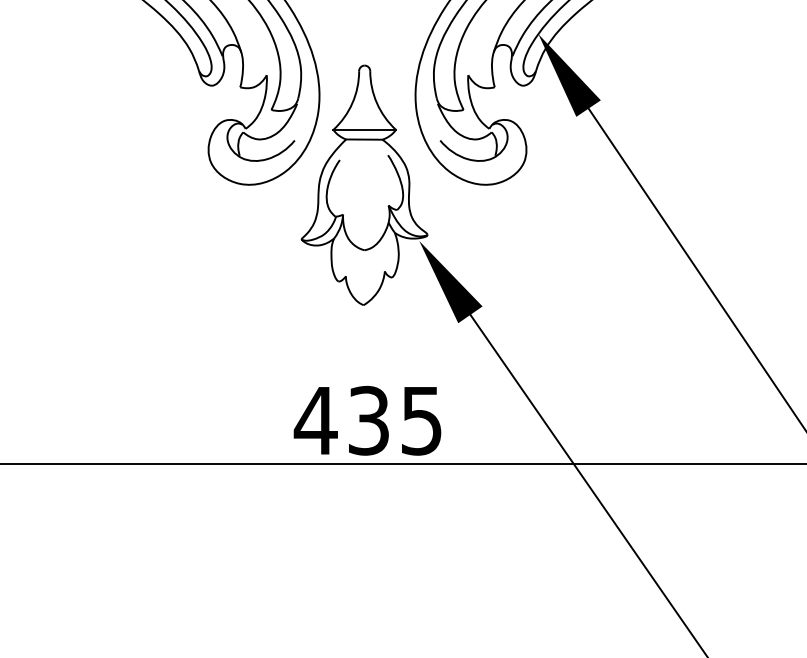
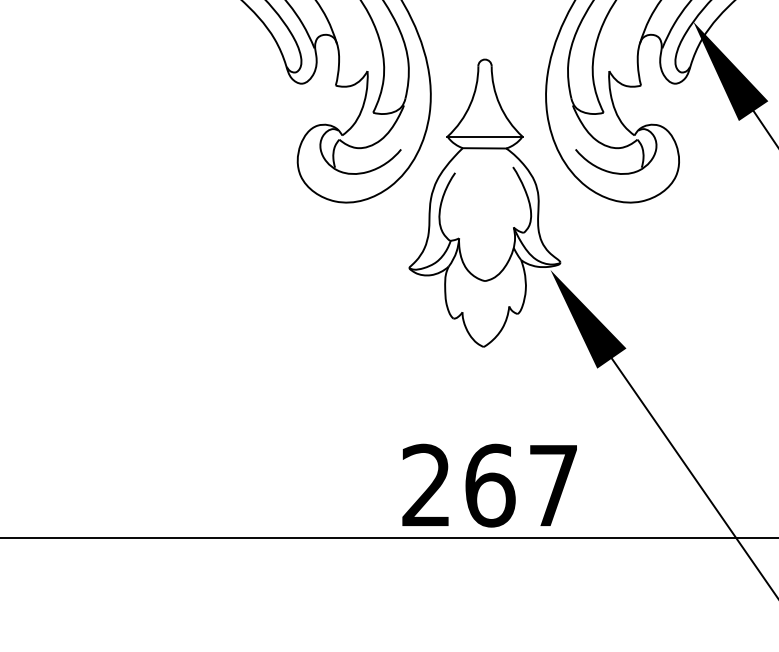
text: (367, 420) -> (488, 485), 435 -> 267

